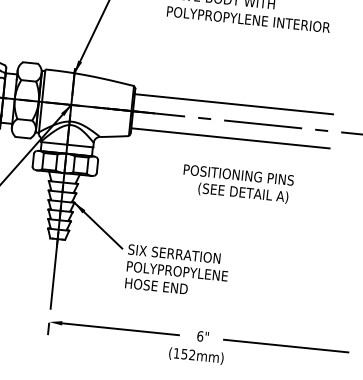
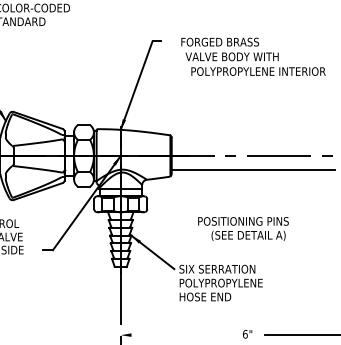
line: (233, 103) -> (253, 141), removed
text: (238, 183) -> (243, 228), moved
line: (120, 329) -> (179, 335), removed

